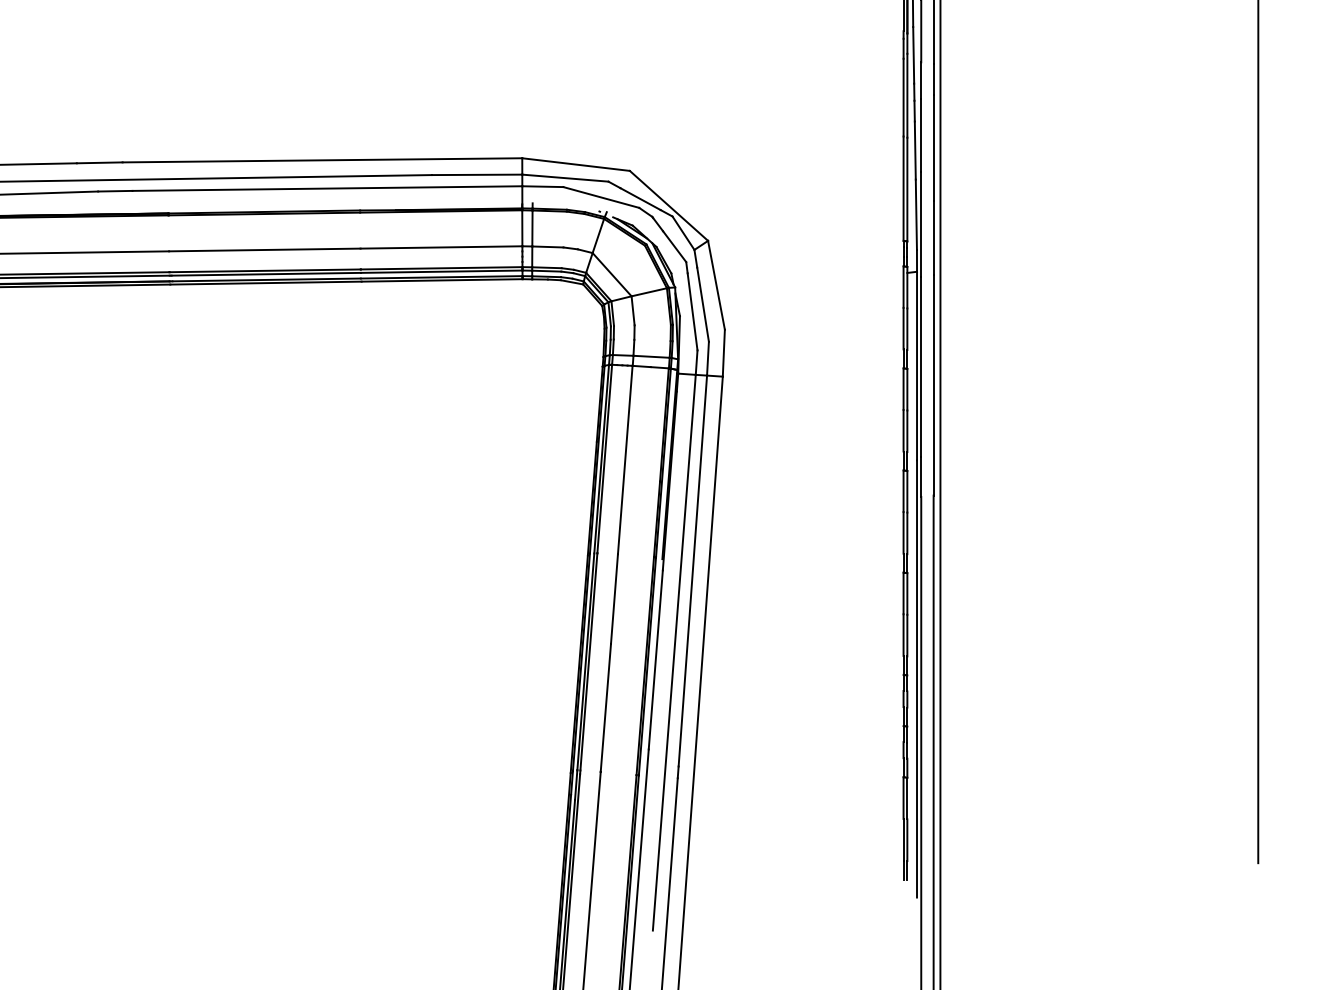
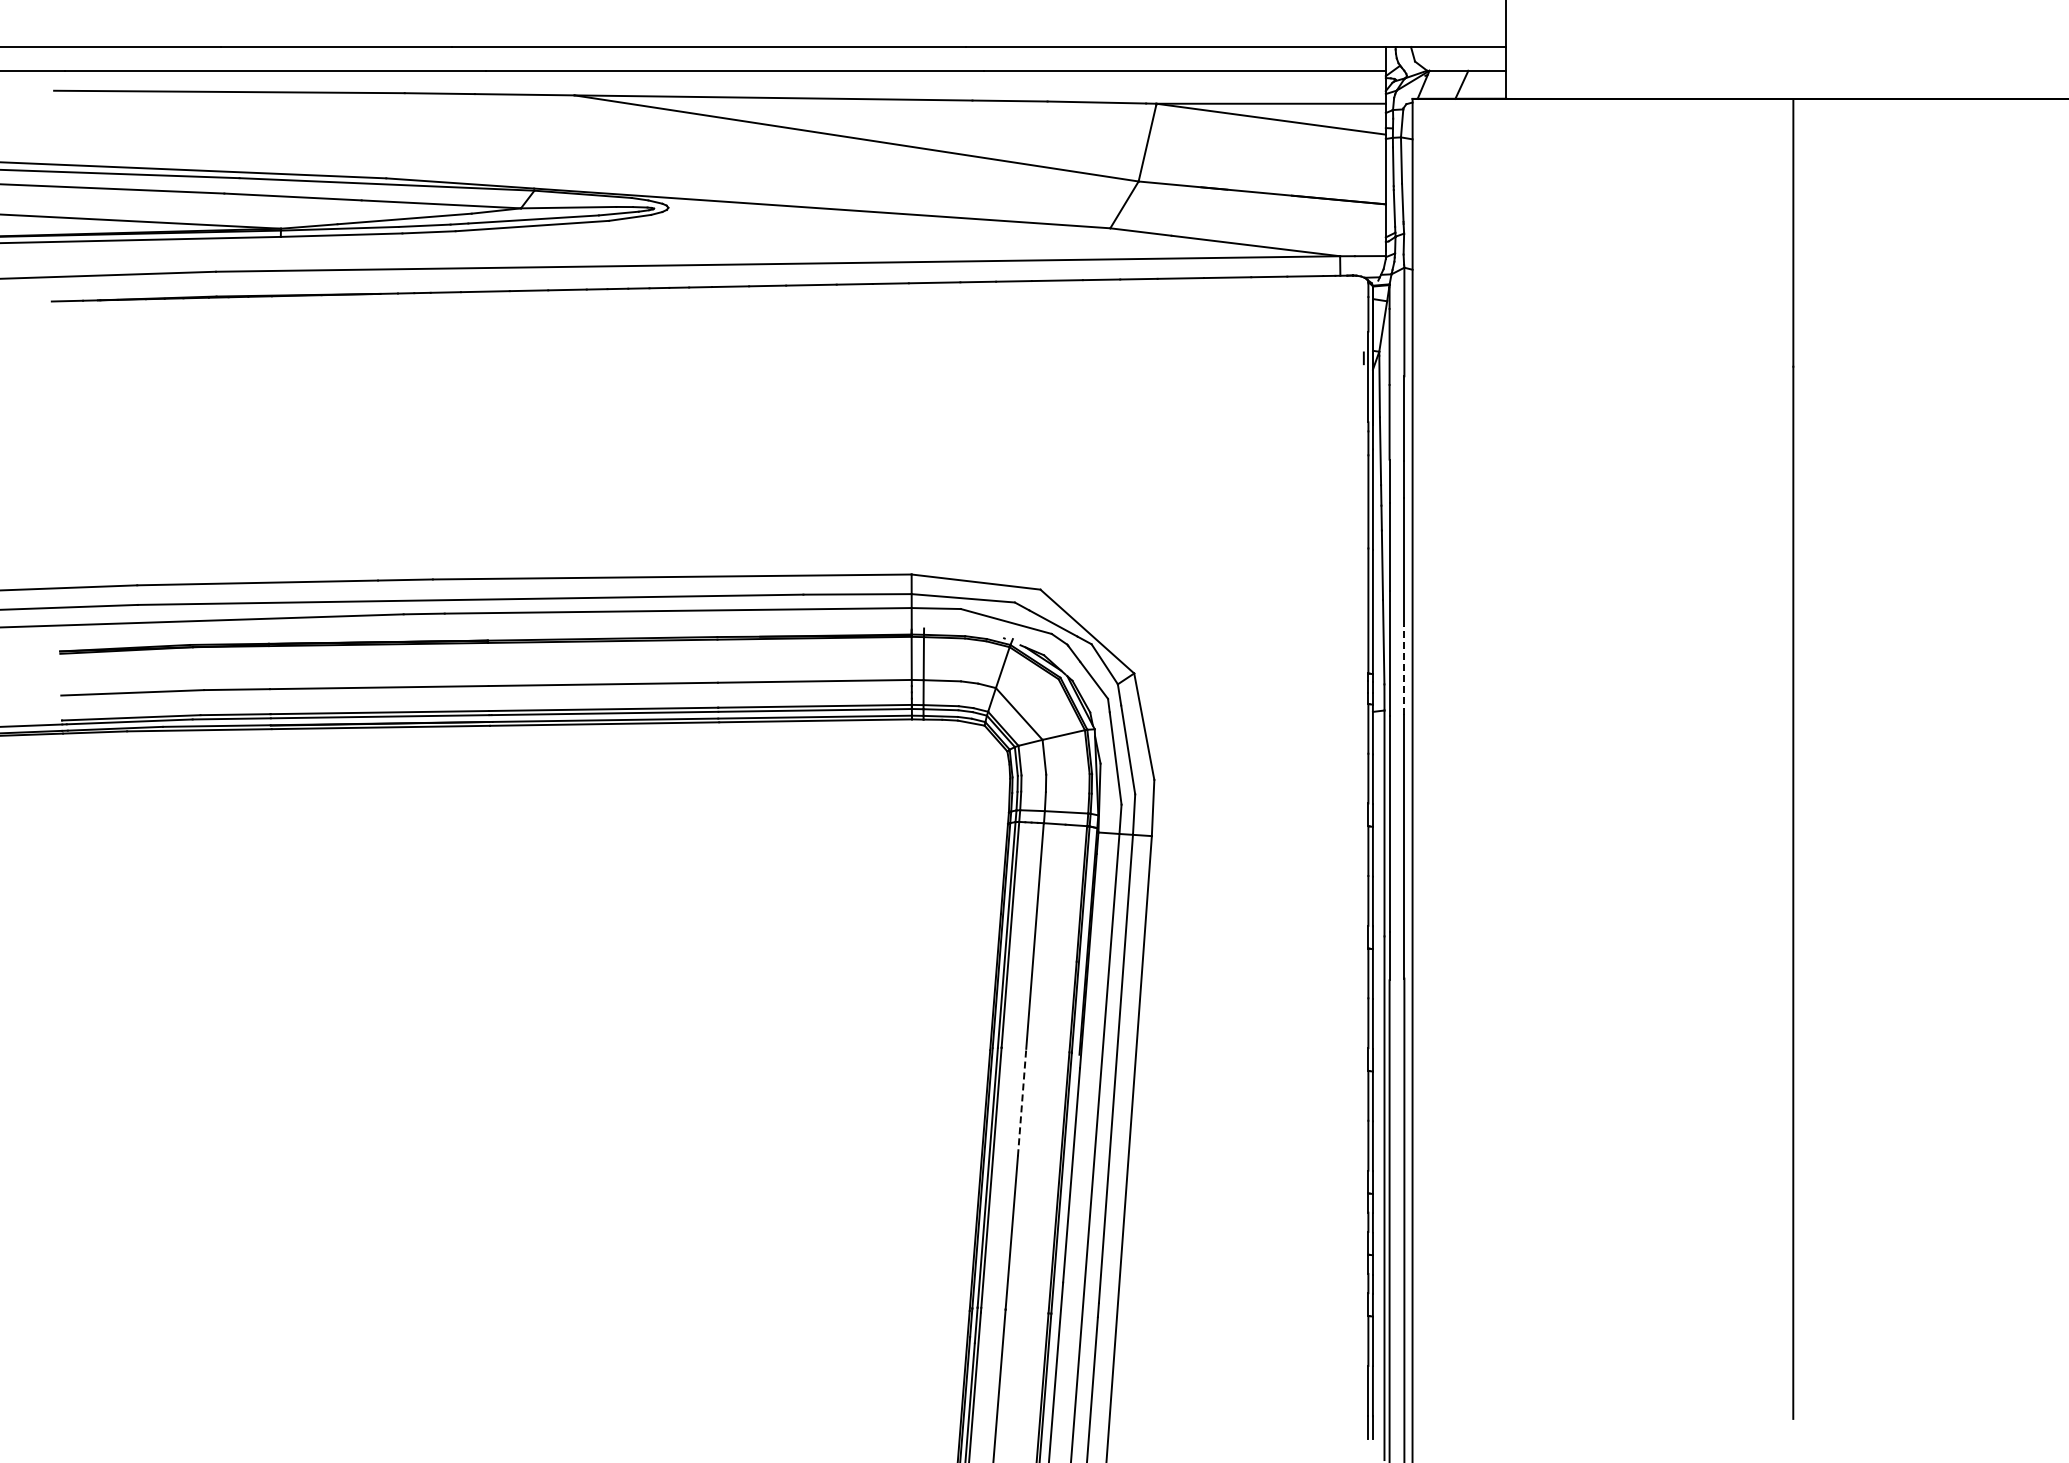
line: (933, 237) -> (1404, 669), solid -> dashed
line: (614, 599) -> (1022, 1102), solid -> dashed

